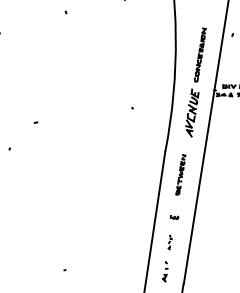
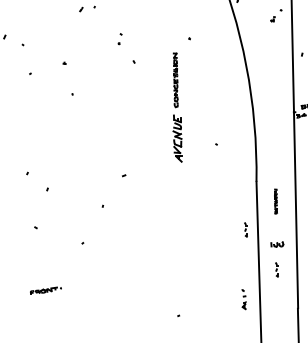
part: (197, 82) -> (177, 107), moved
part: (180, 174) -> (275, 201), size x0.6
part: (145, 197) -> (245, 229), added
part: (173, 217) -> (276, 244), size x1.6
part: (165, 271) -> (243, 299), moved

